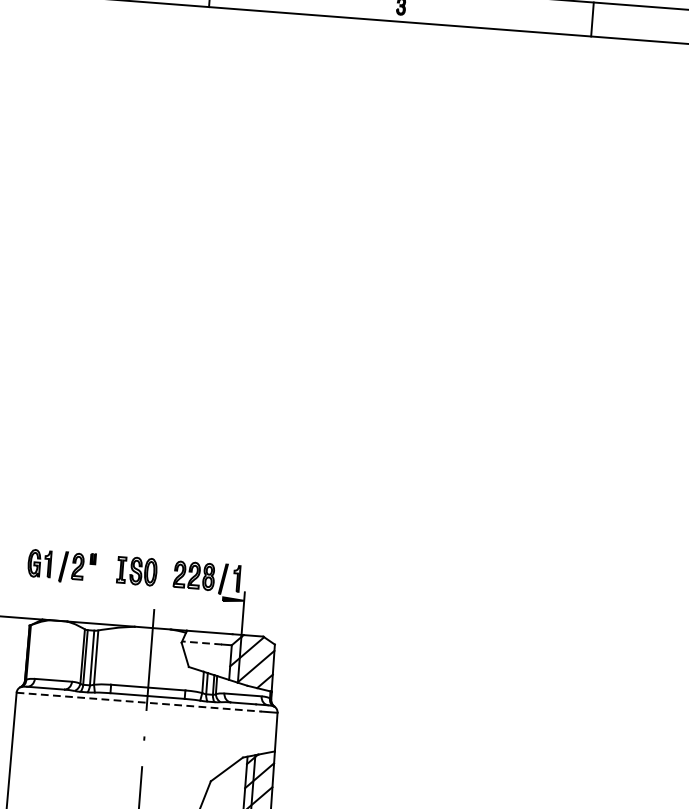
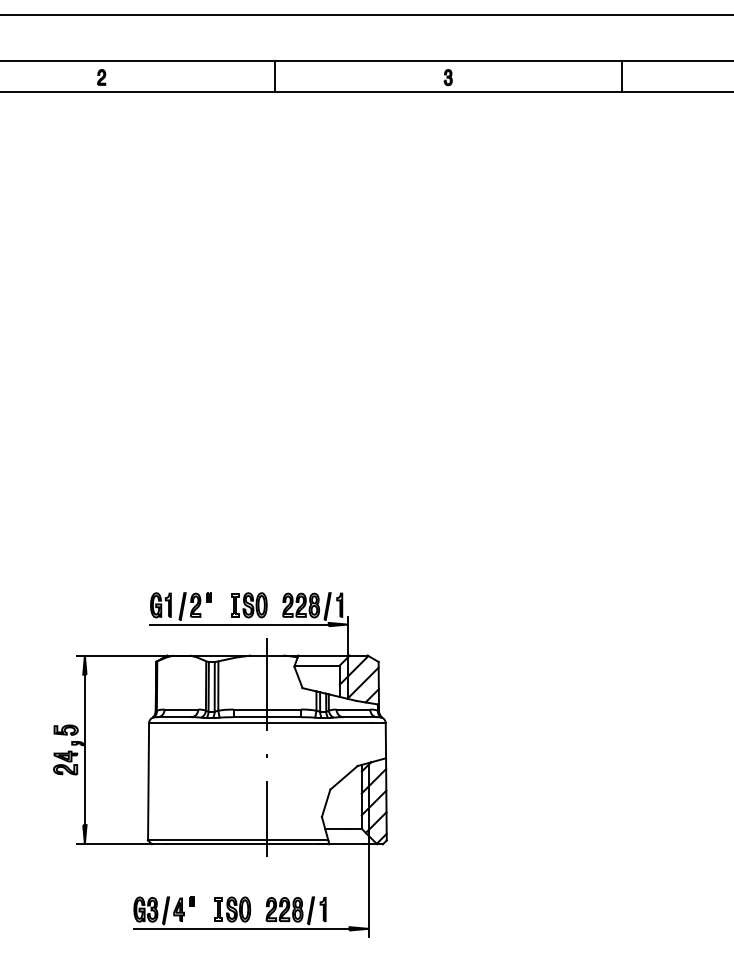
line: (124, 591) -> (239, 624), added
line: (201, 642) -> (312, 665), dashed -> solid
line: (139, 702) -> (260, 723), dashed -> solid

